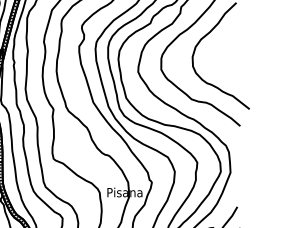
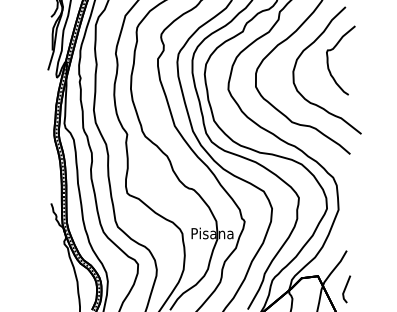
curve: (222, 47) -> (328, 60), added

